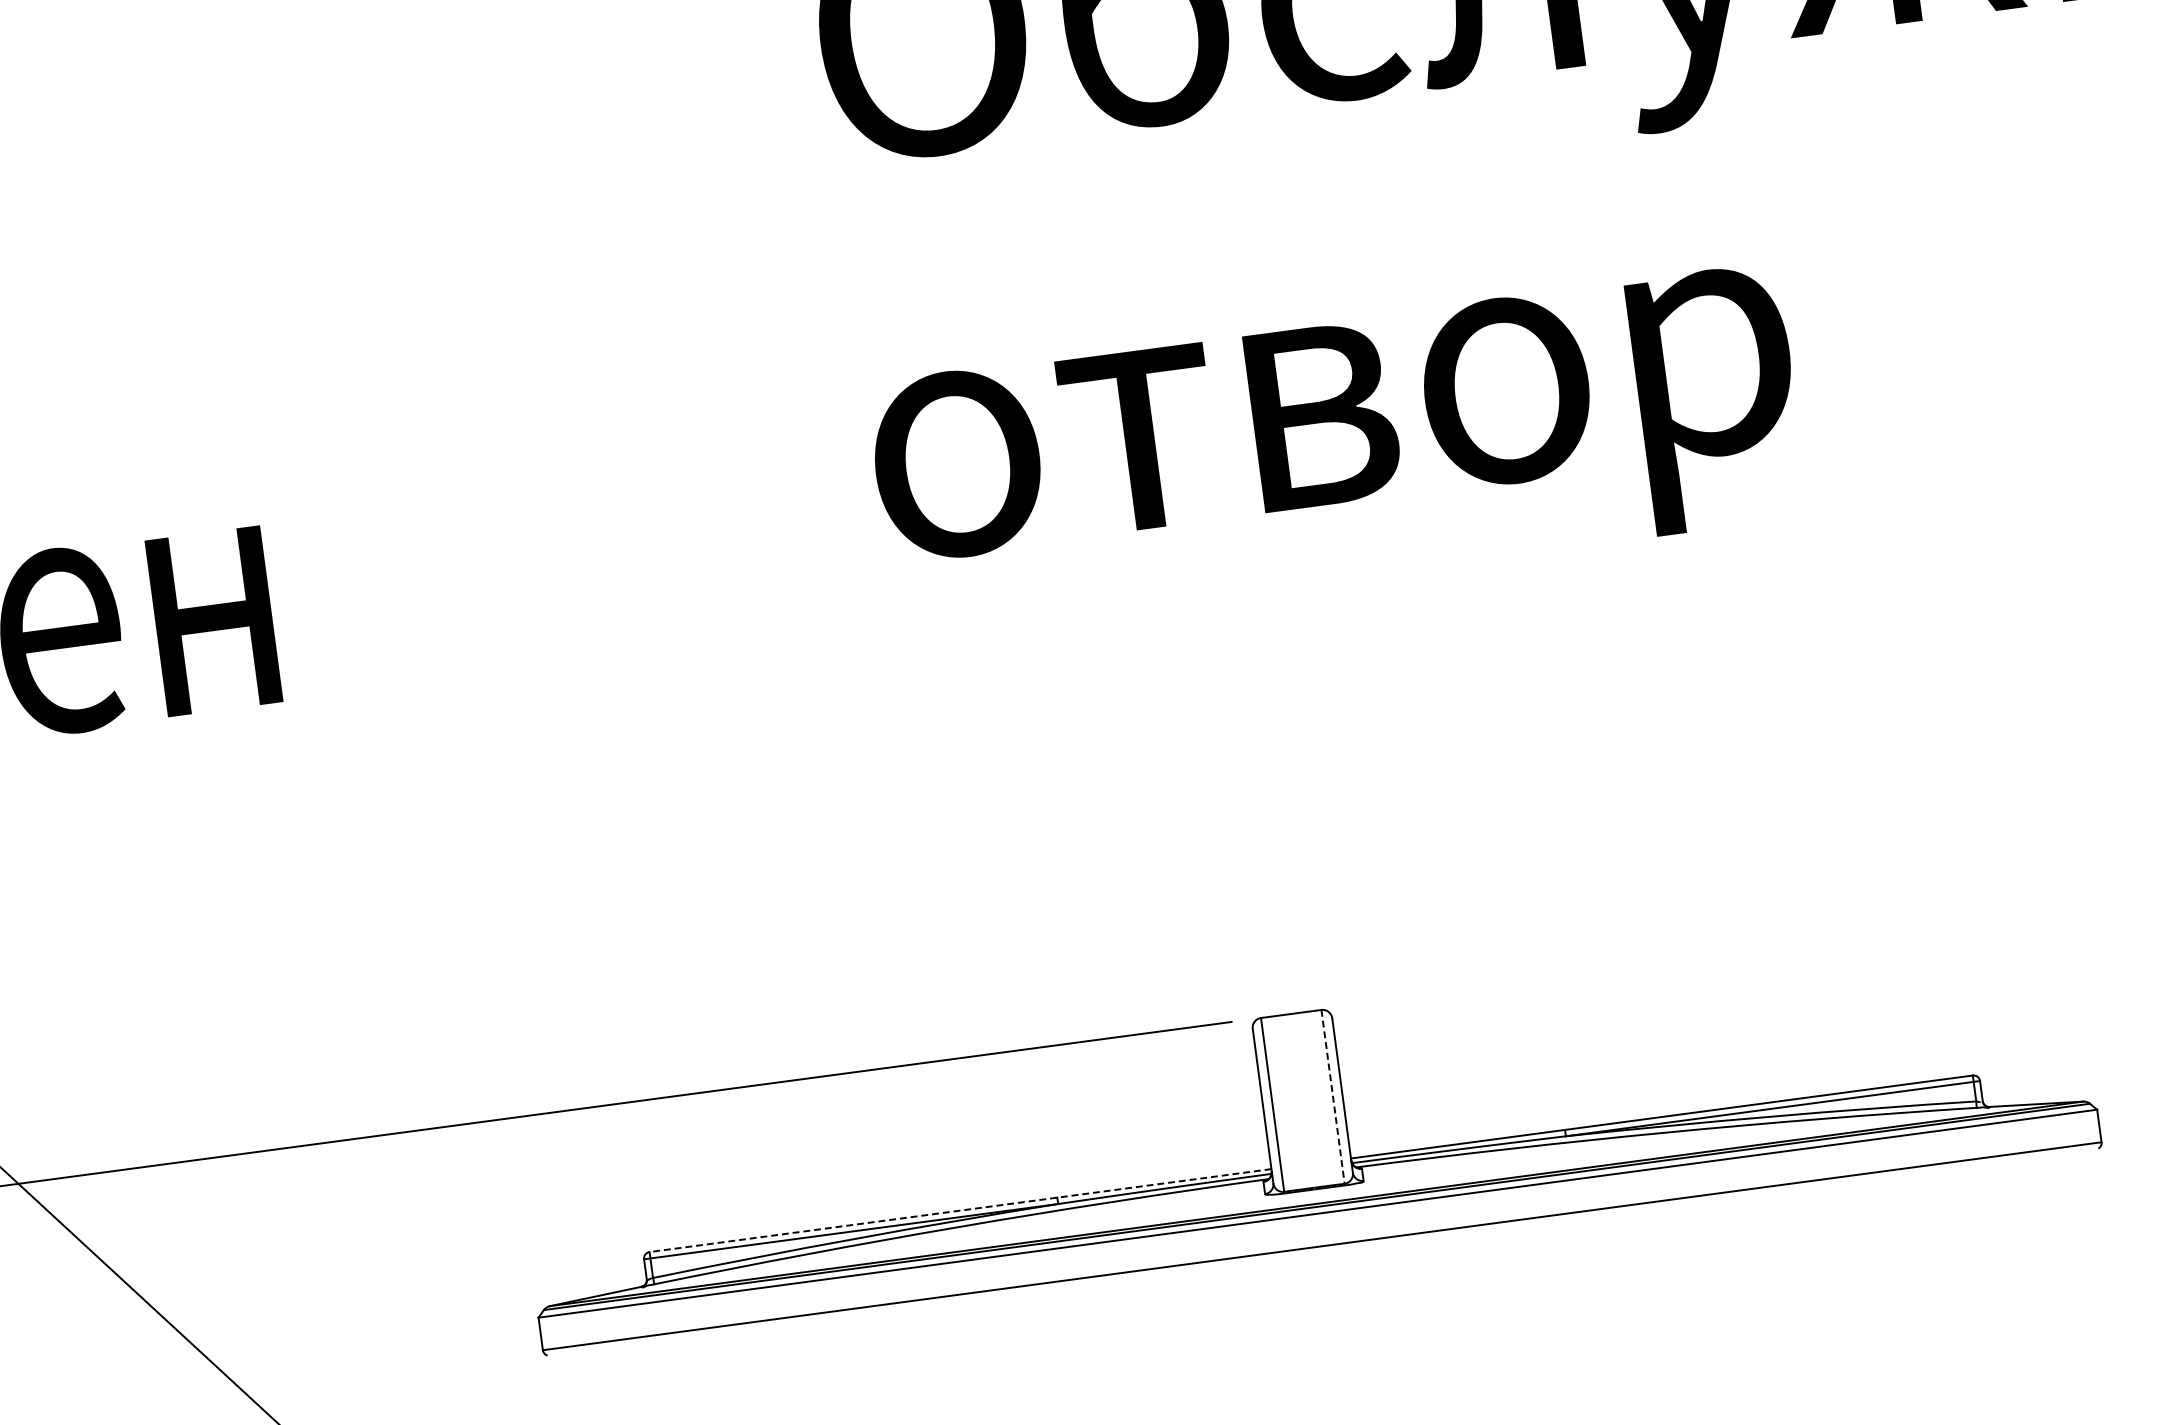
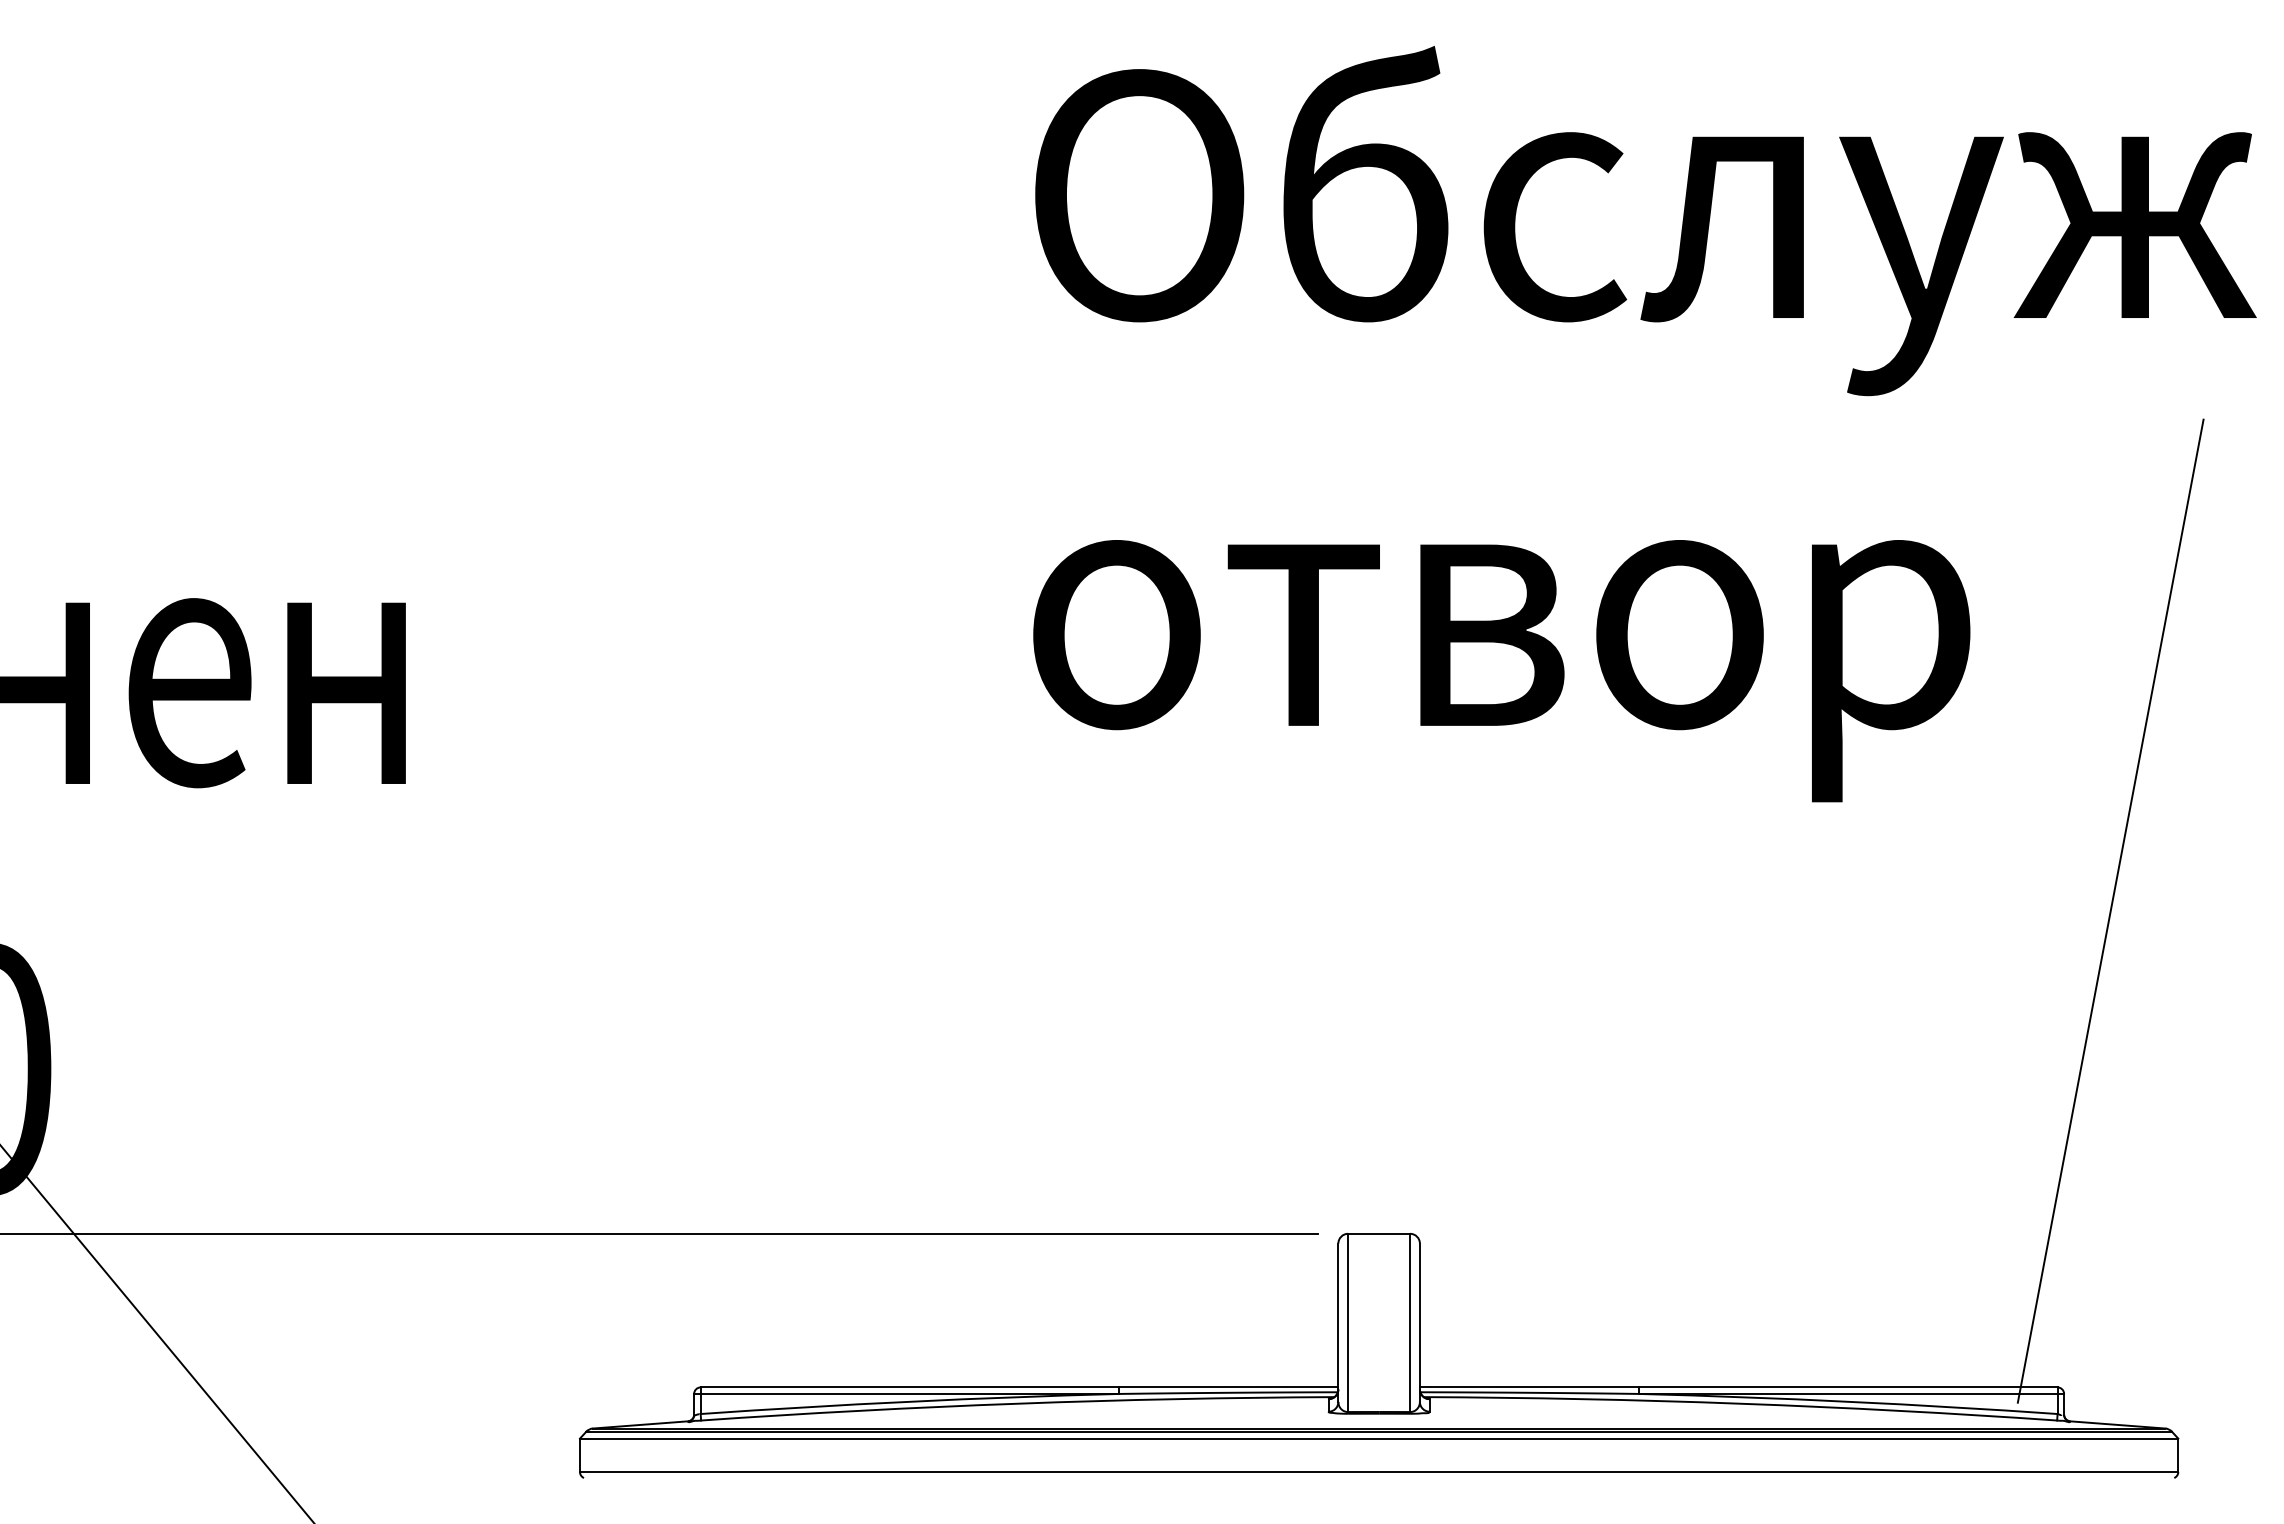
line: (1962, 603) -> (2110, 910), added
line: (1333, 1097) -> (1410, 1323), dashed -> solid
line: (960, 1210) -> (1019, 1387), dashed -> solid

